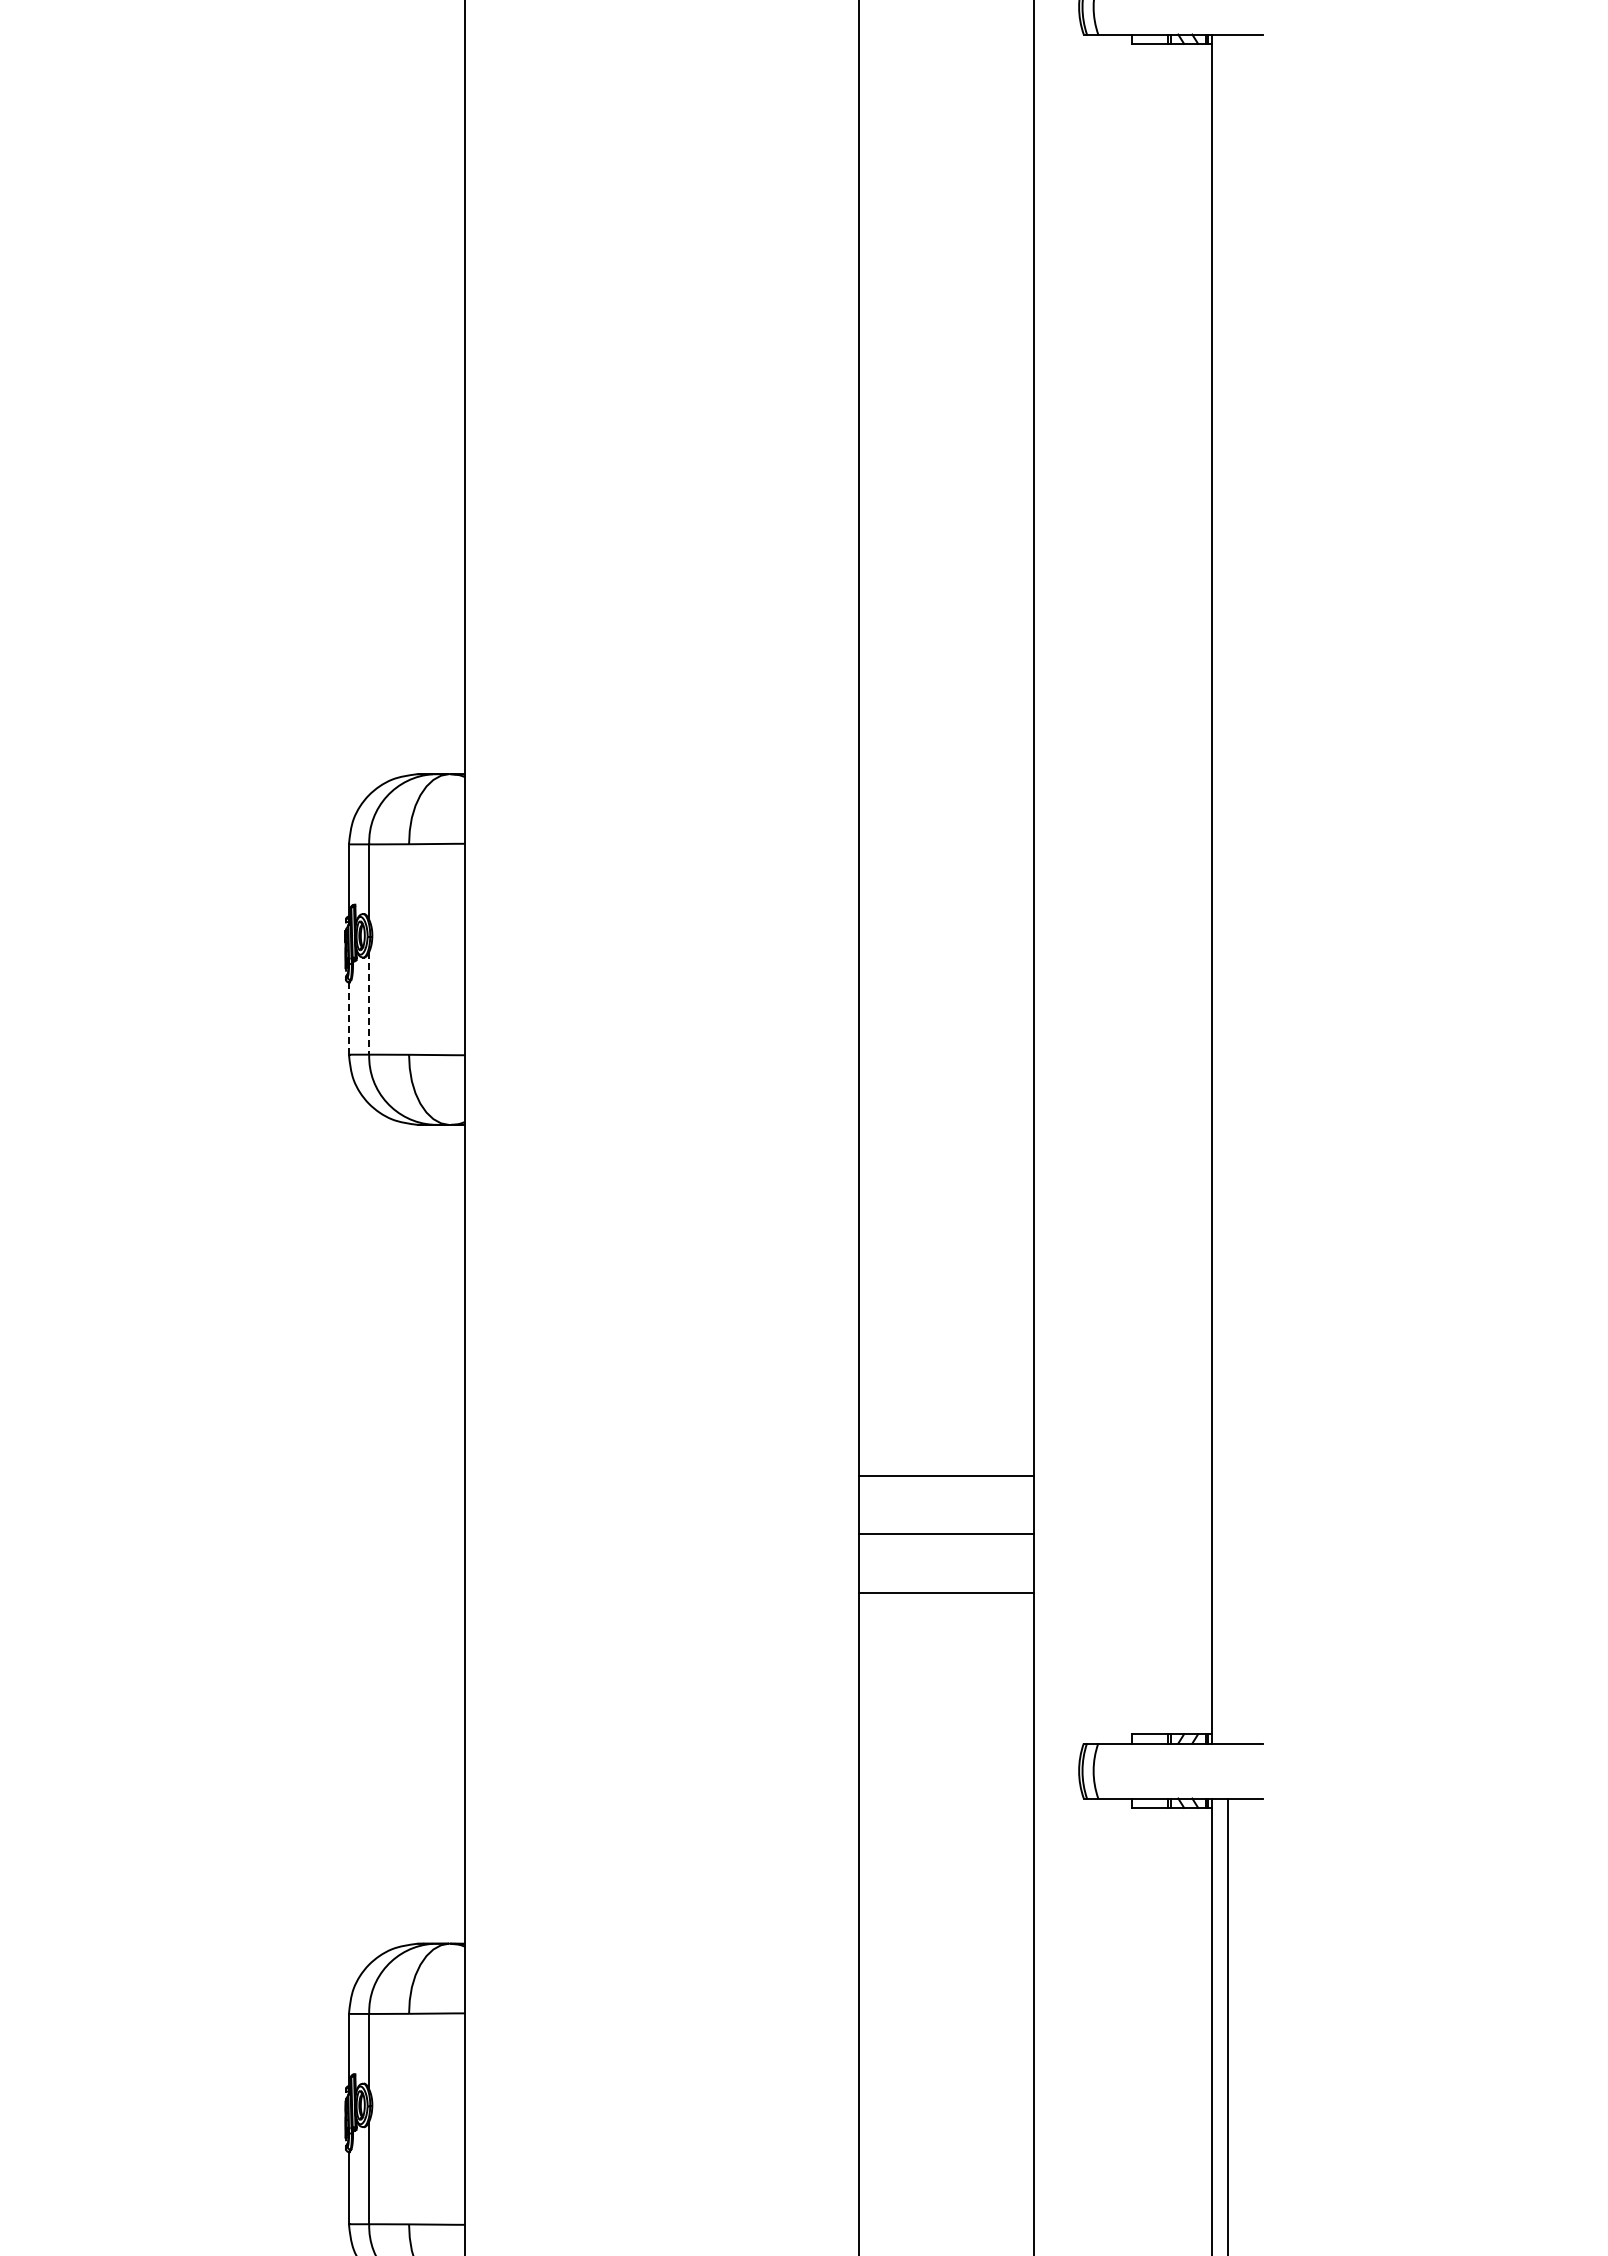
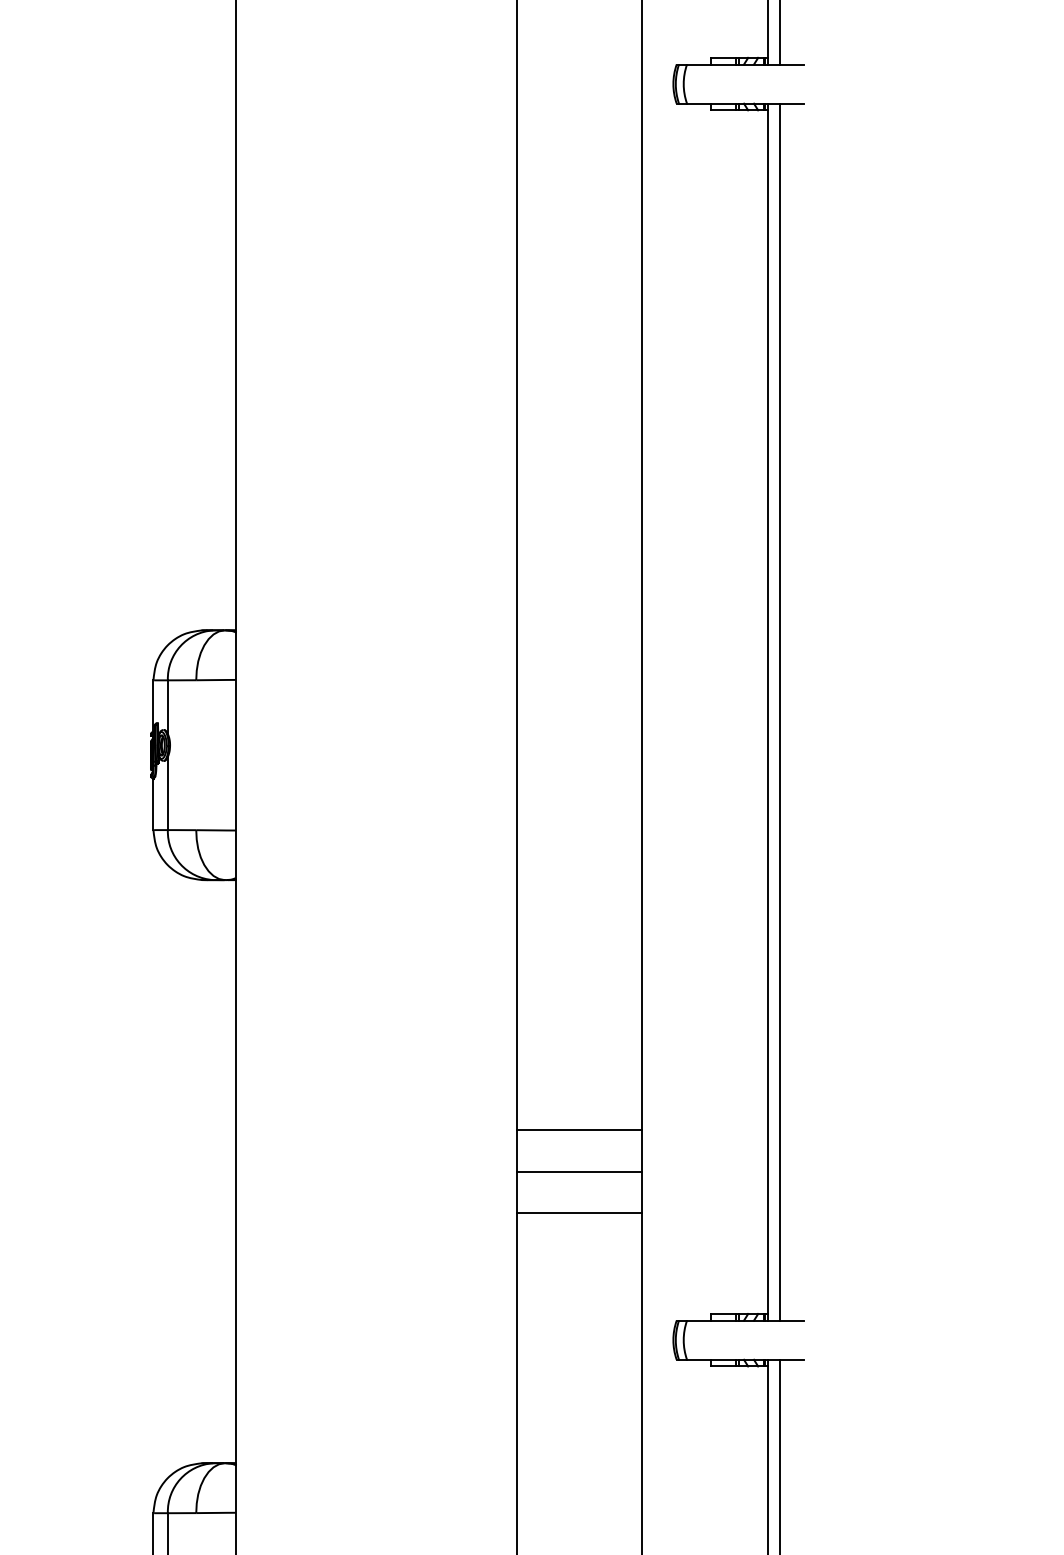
line: (1228, 888) -> (779, 711), added
line: (369, 1003) -> (168, 793), dashed -> solid
line: (348, 1019) -> (153, 805), dashed -> solid

